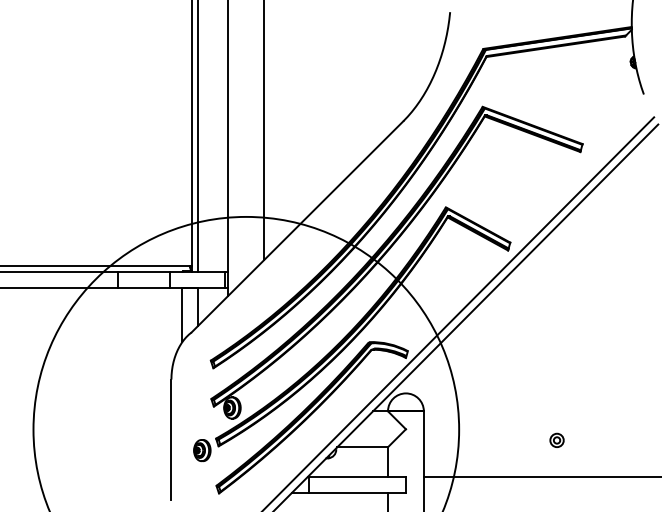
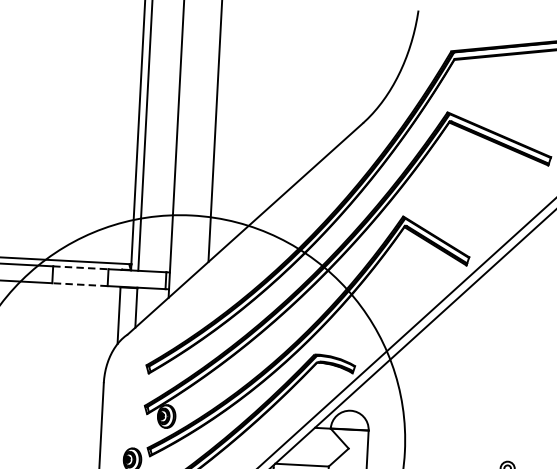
line: (144, 271) -> (81, 267), solid -> dashed
line: (143, 287) -> (79, 284), solid -> dashed

